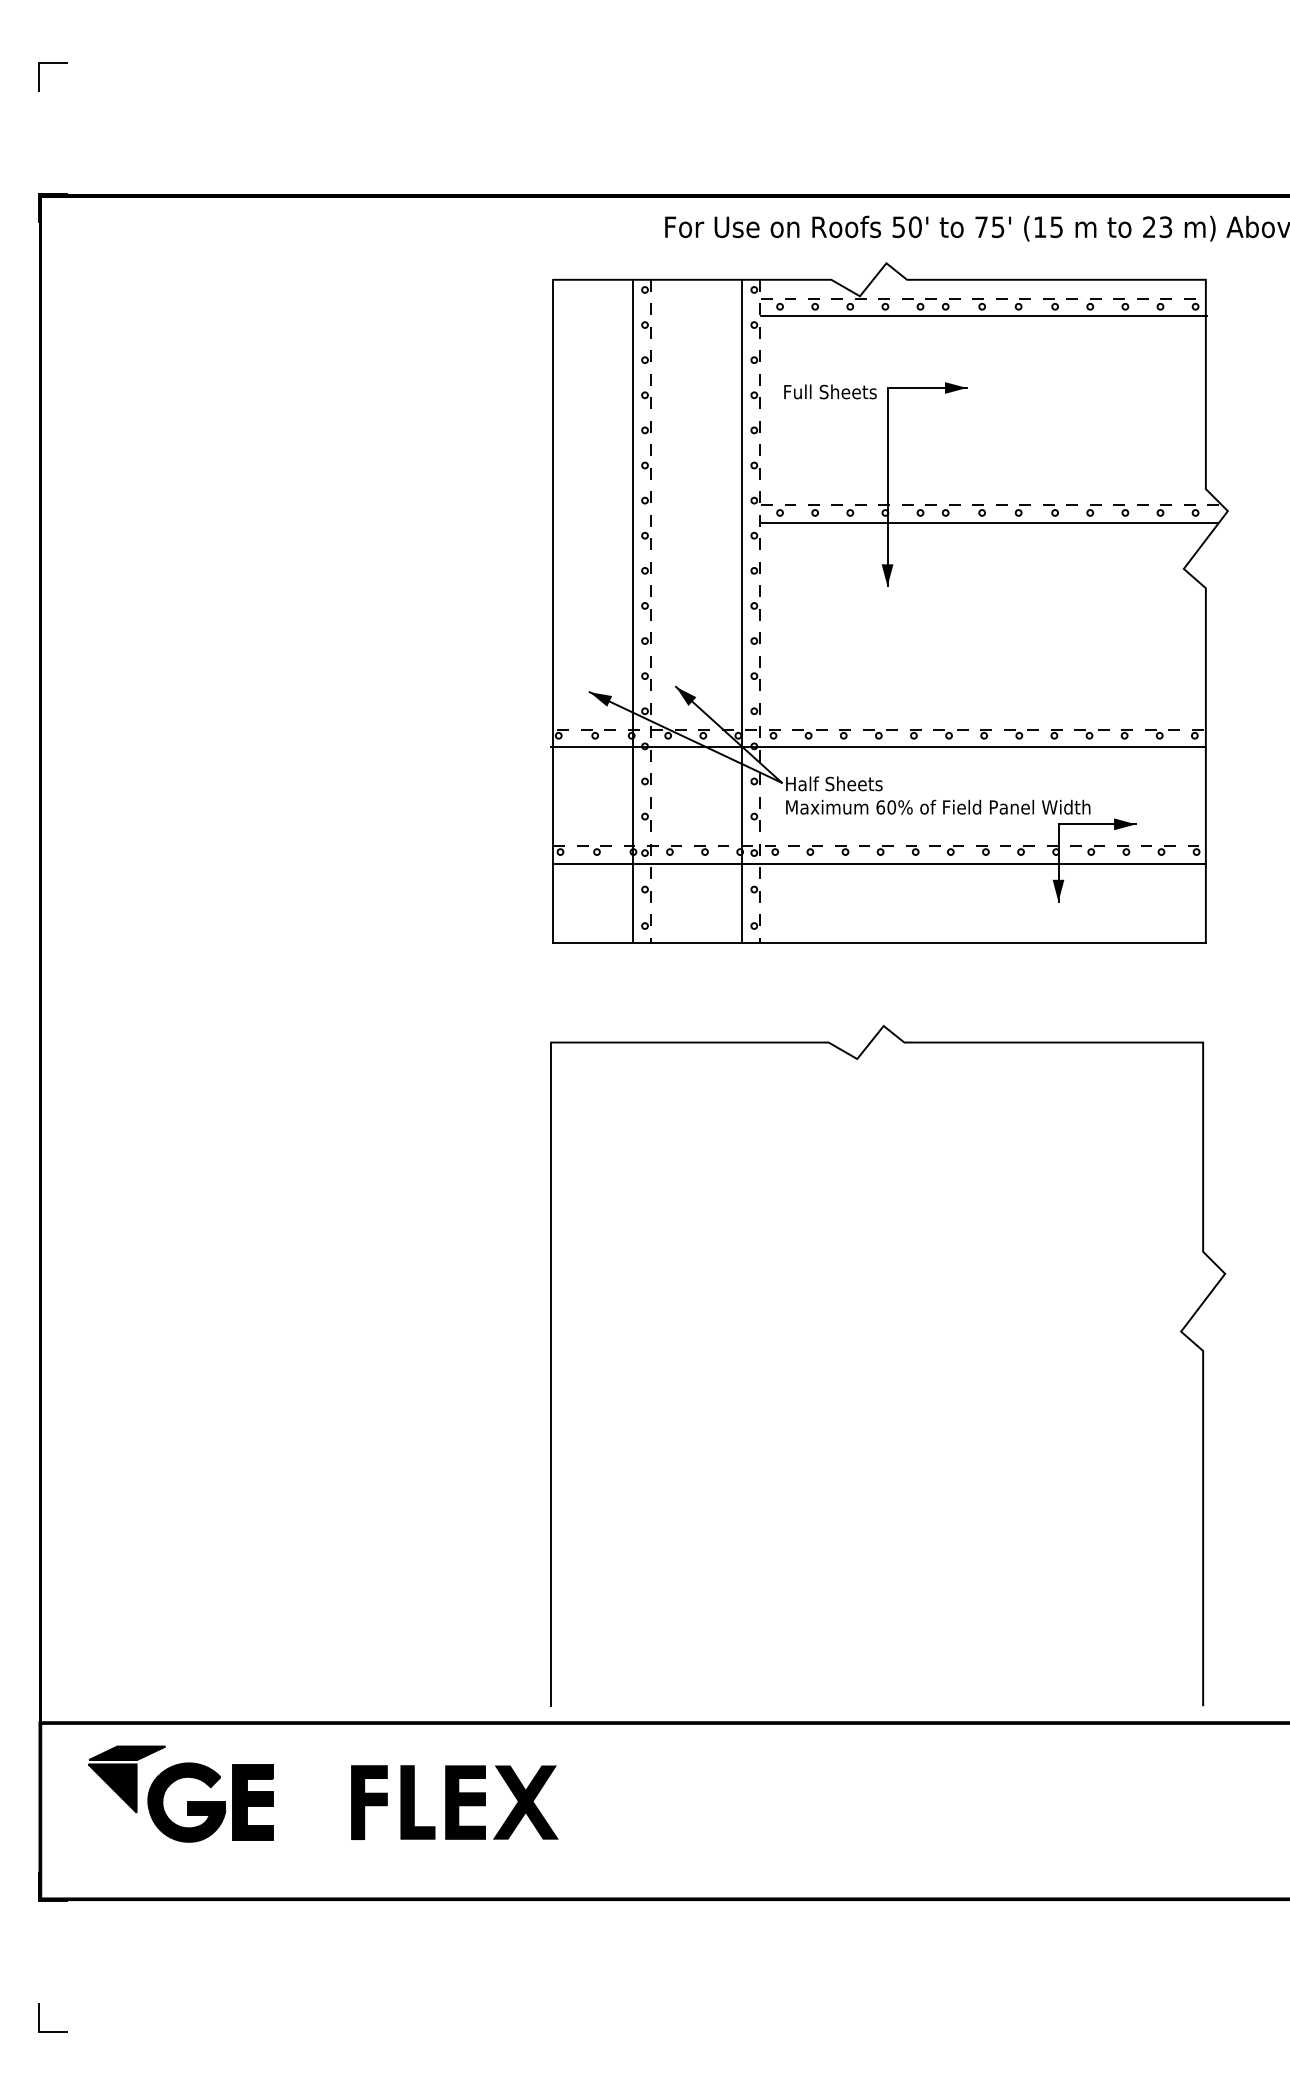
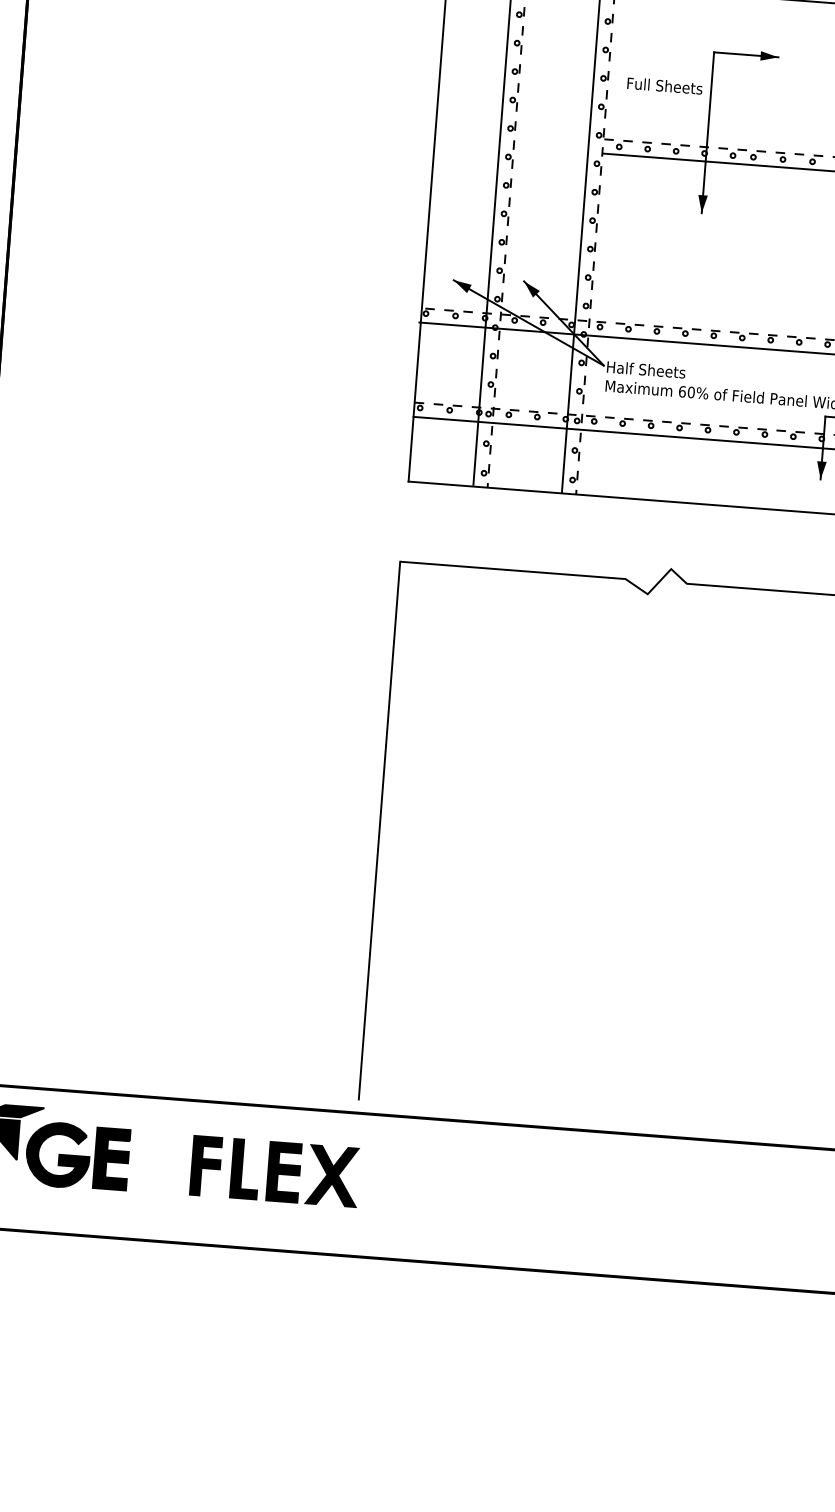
text: (830, 391) -> (665, 85), moved

